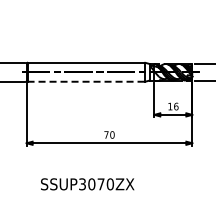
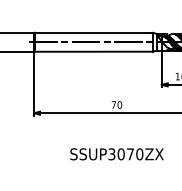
line: (86, 81) -> (93, 51), dashed -> solid
text: (87, 184) -> (116, 154), moved

